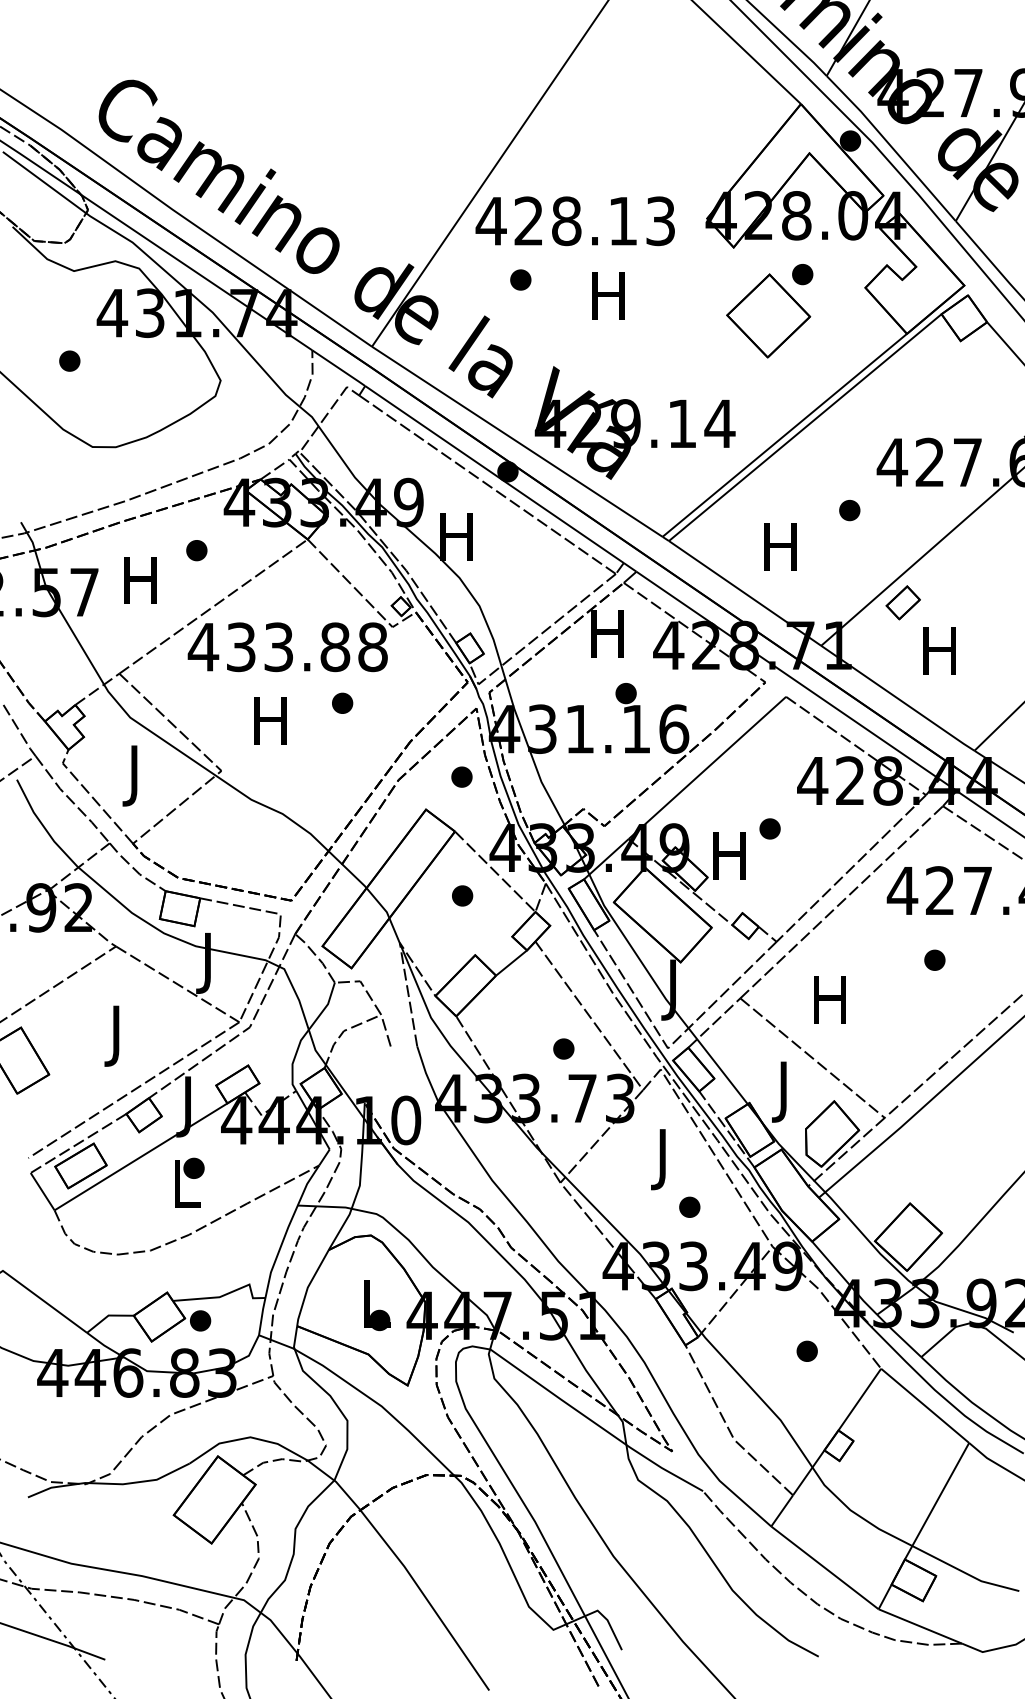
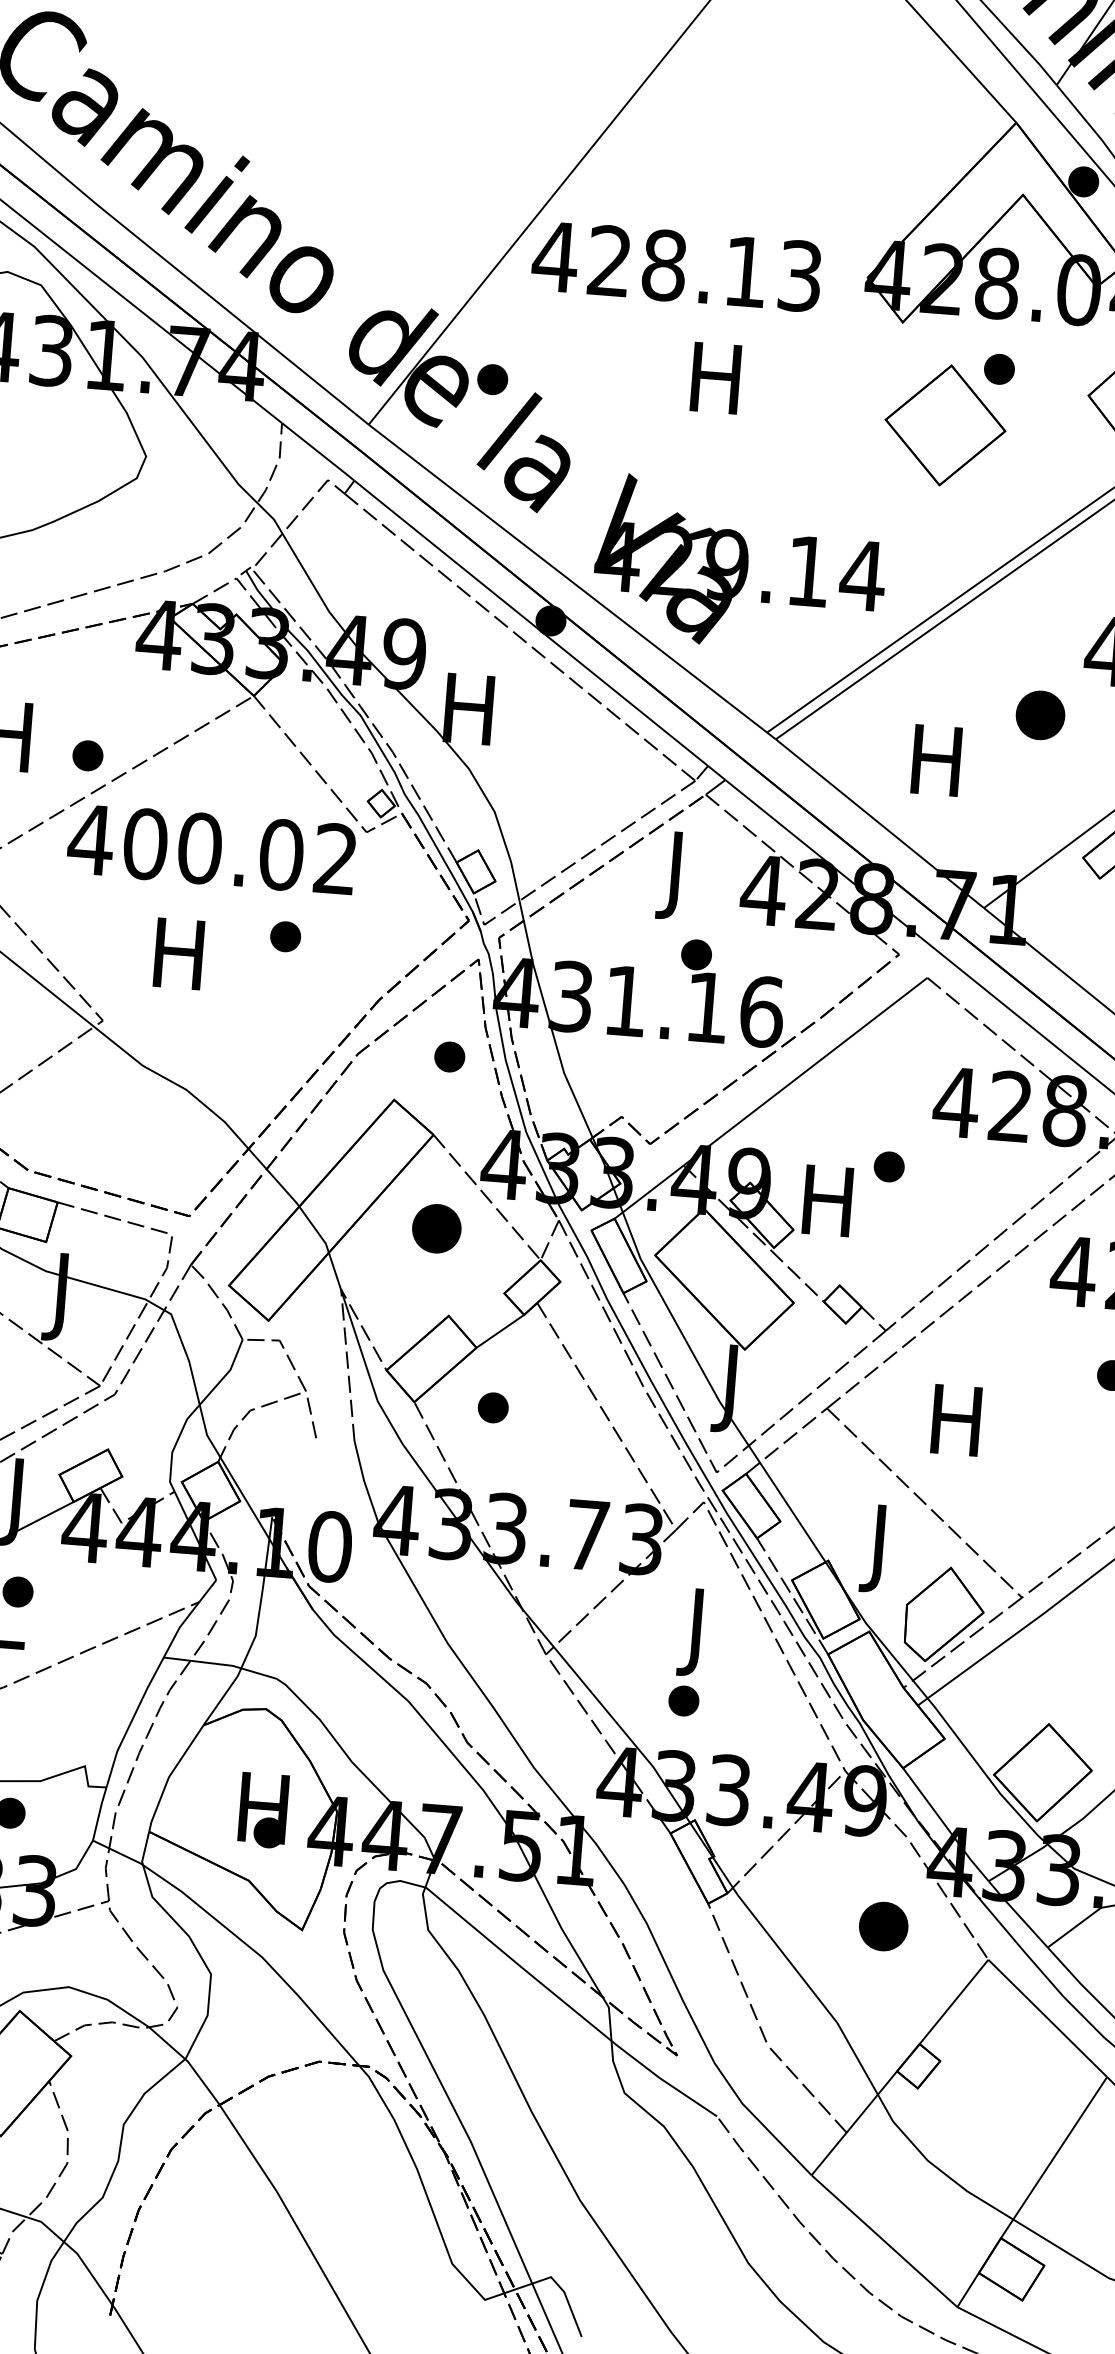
part: (520, 279) -> (492, 378), moved
part: (849, 510) -> (1040, 715), size x1.6
part: (196, 550) -> (87, 755), moved
text: (607, 639) -> (675, 874), H -> J
text: (306, 647) -> (239, 851), 433.88 -> 400.02
part: (462, 895) -> (437, 1228), size x1.6
part: (563, 1048) -> (492, 1407), moved
part: (689, 1206) -> (683, 1699), moved
text: (374, 1303) -> (263, 1807), L -> H
part: (806, 1350) -> (882, 1924), size x1.6

